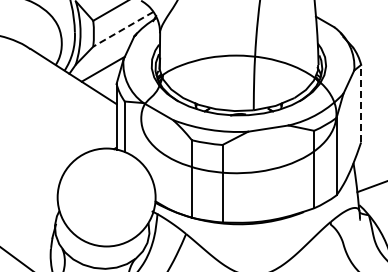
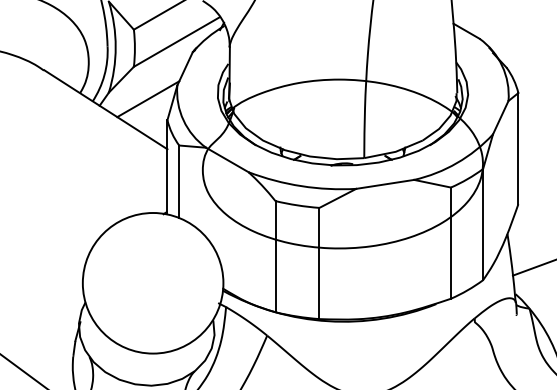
line: (123, 29) -> (177, 42), dashed -> solid
line: (361, 103) -> (518, 148), dashed -> solid

